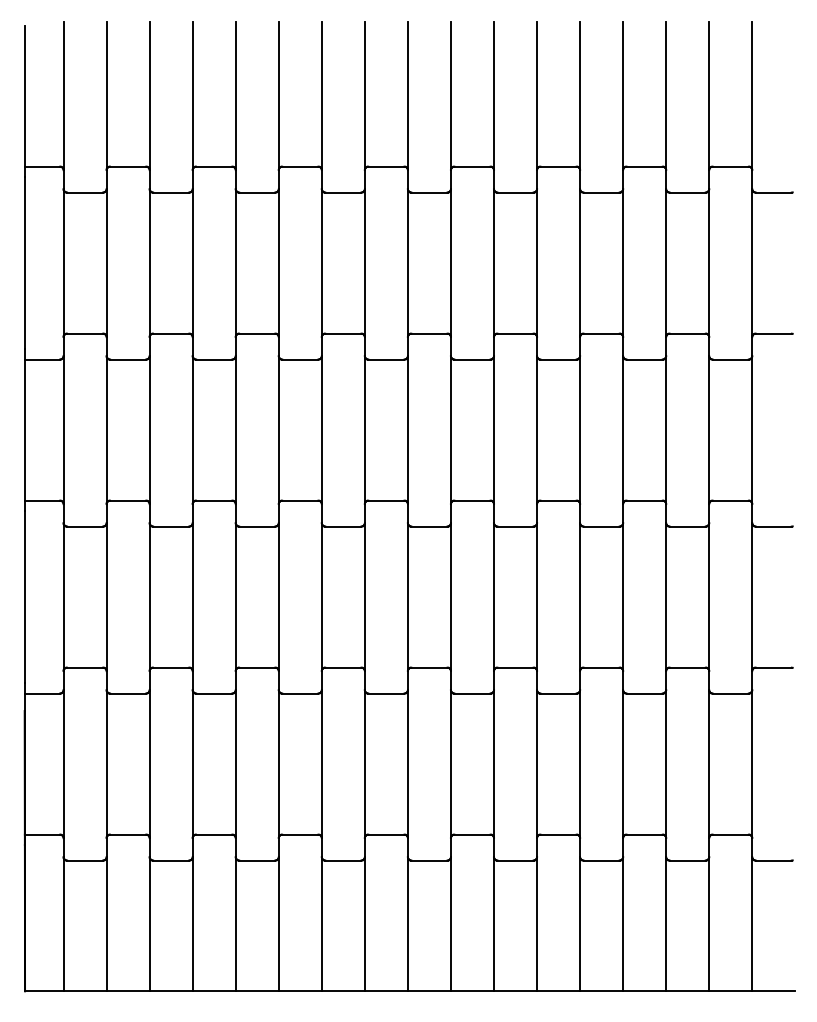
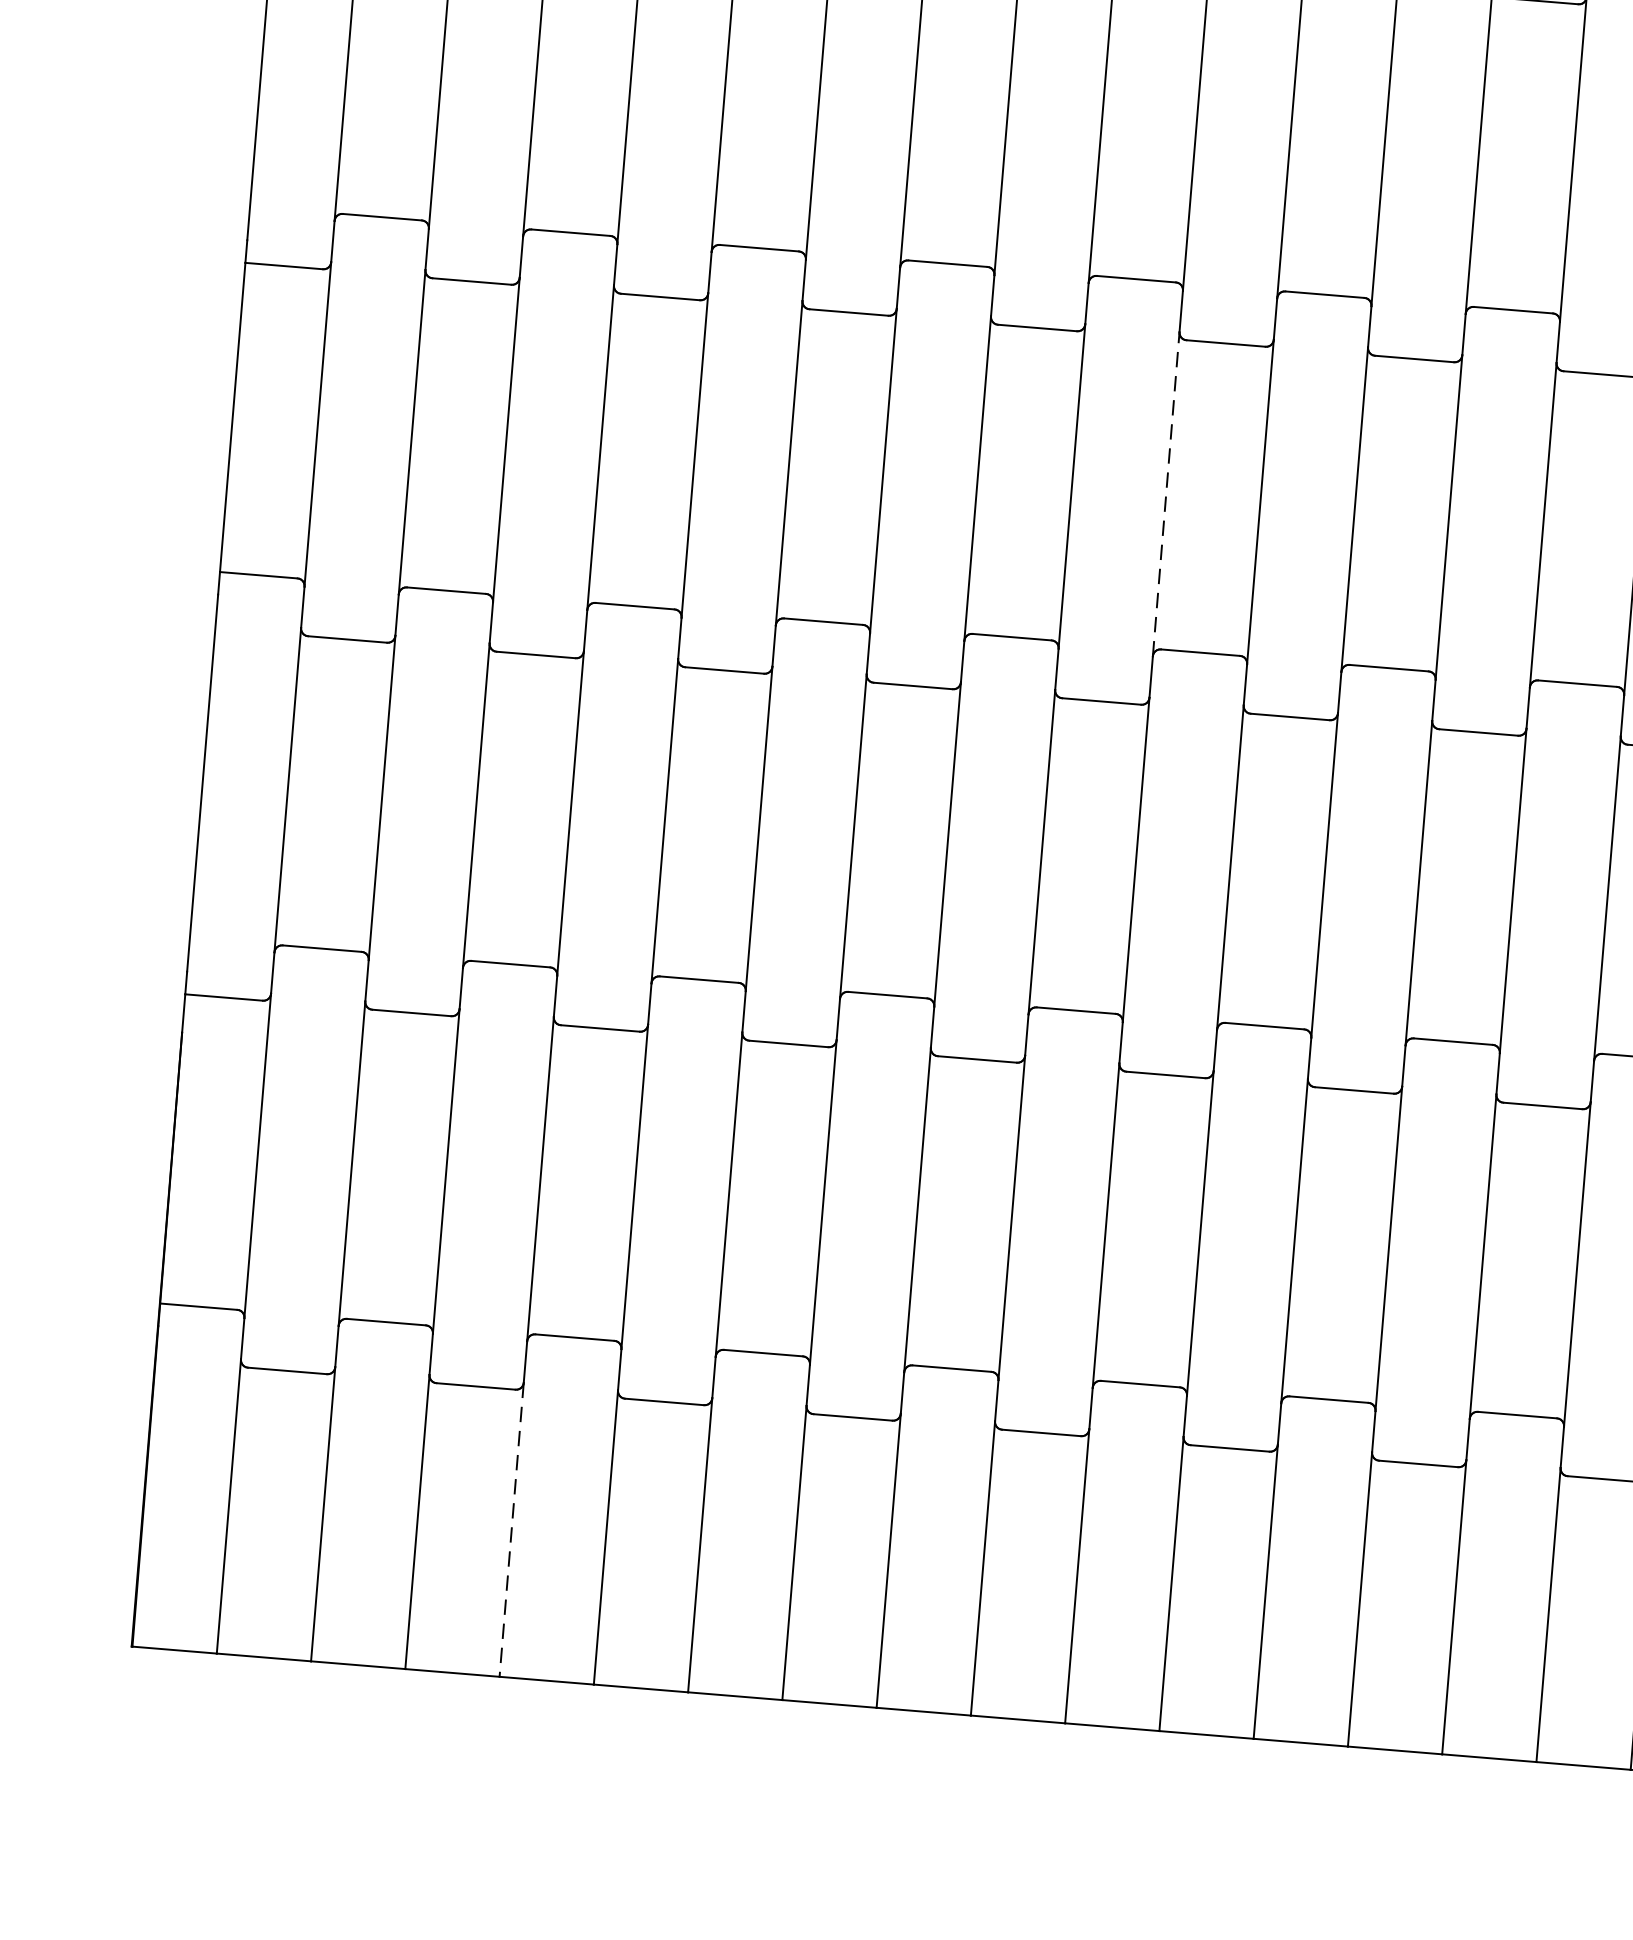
line: (450, 429) -> (1165, 492), solid -> dashed
line: (192, 924) -> (511, 1530), solid -> dashed

